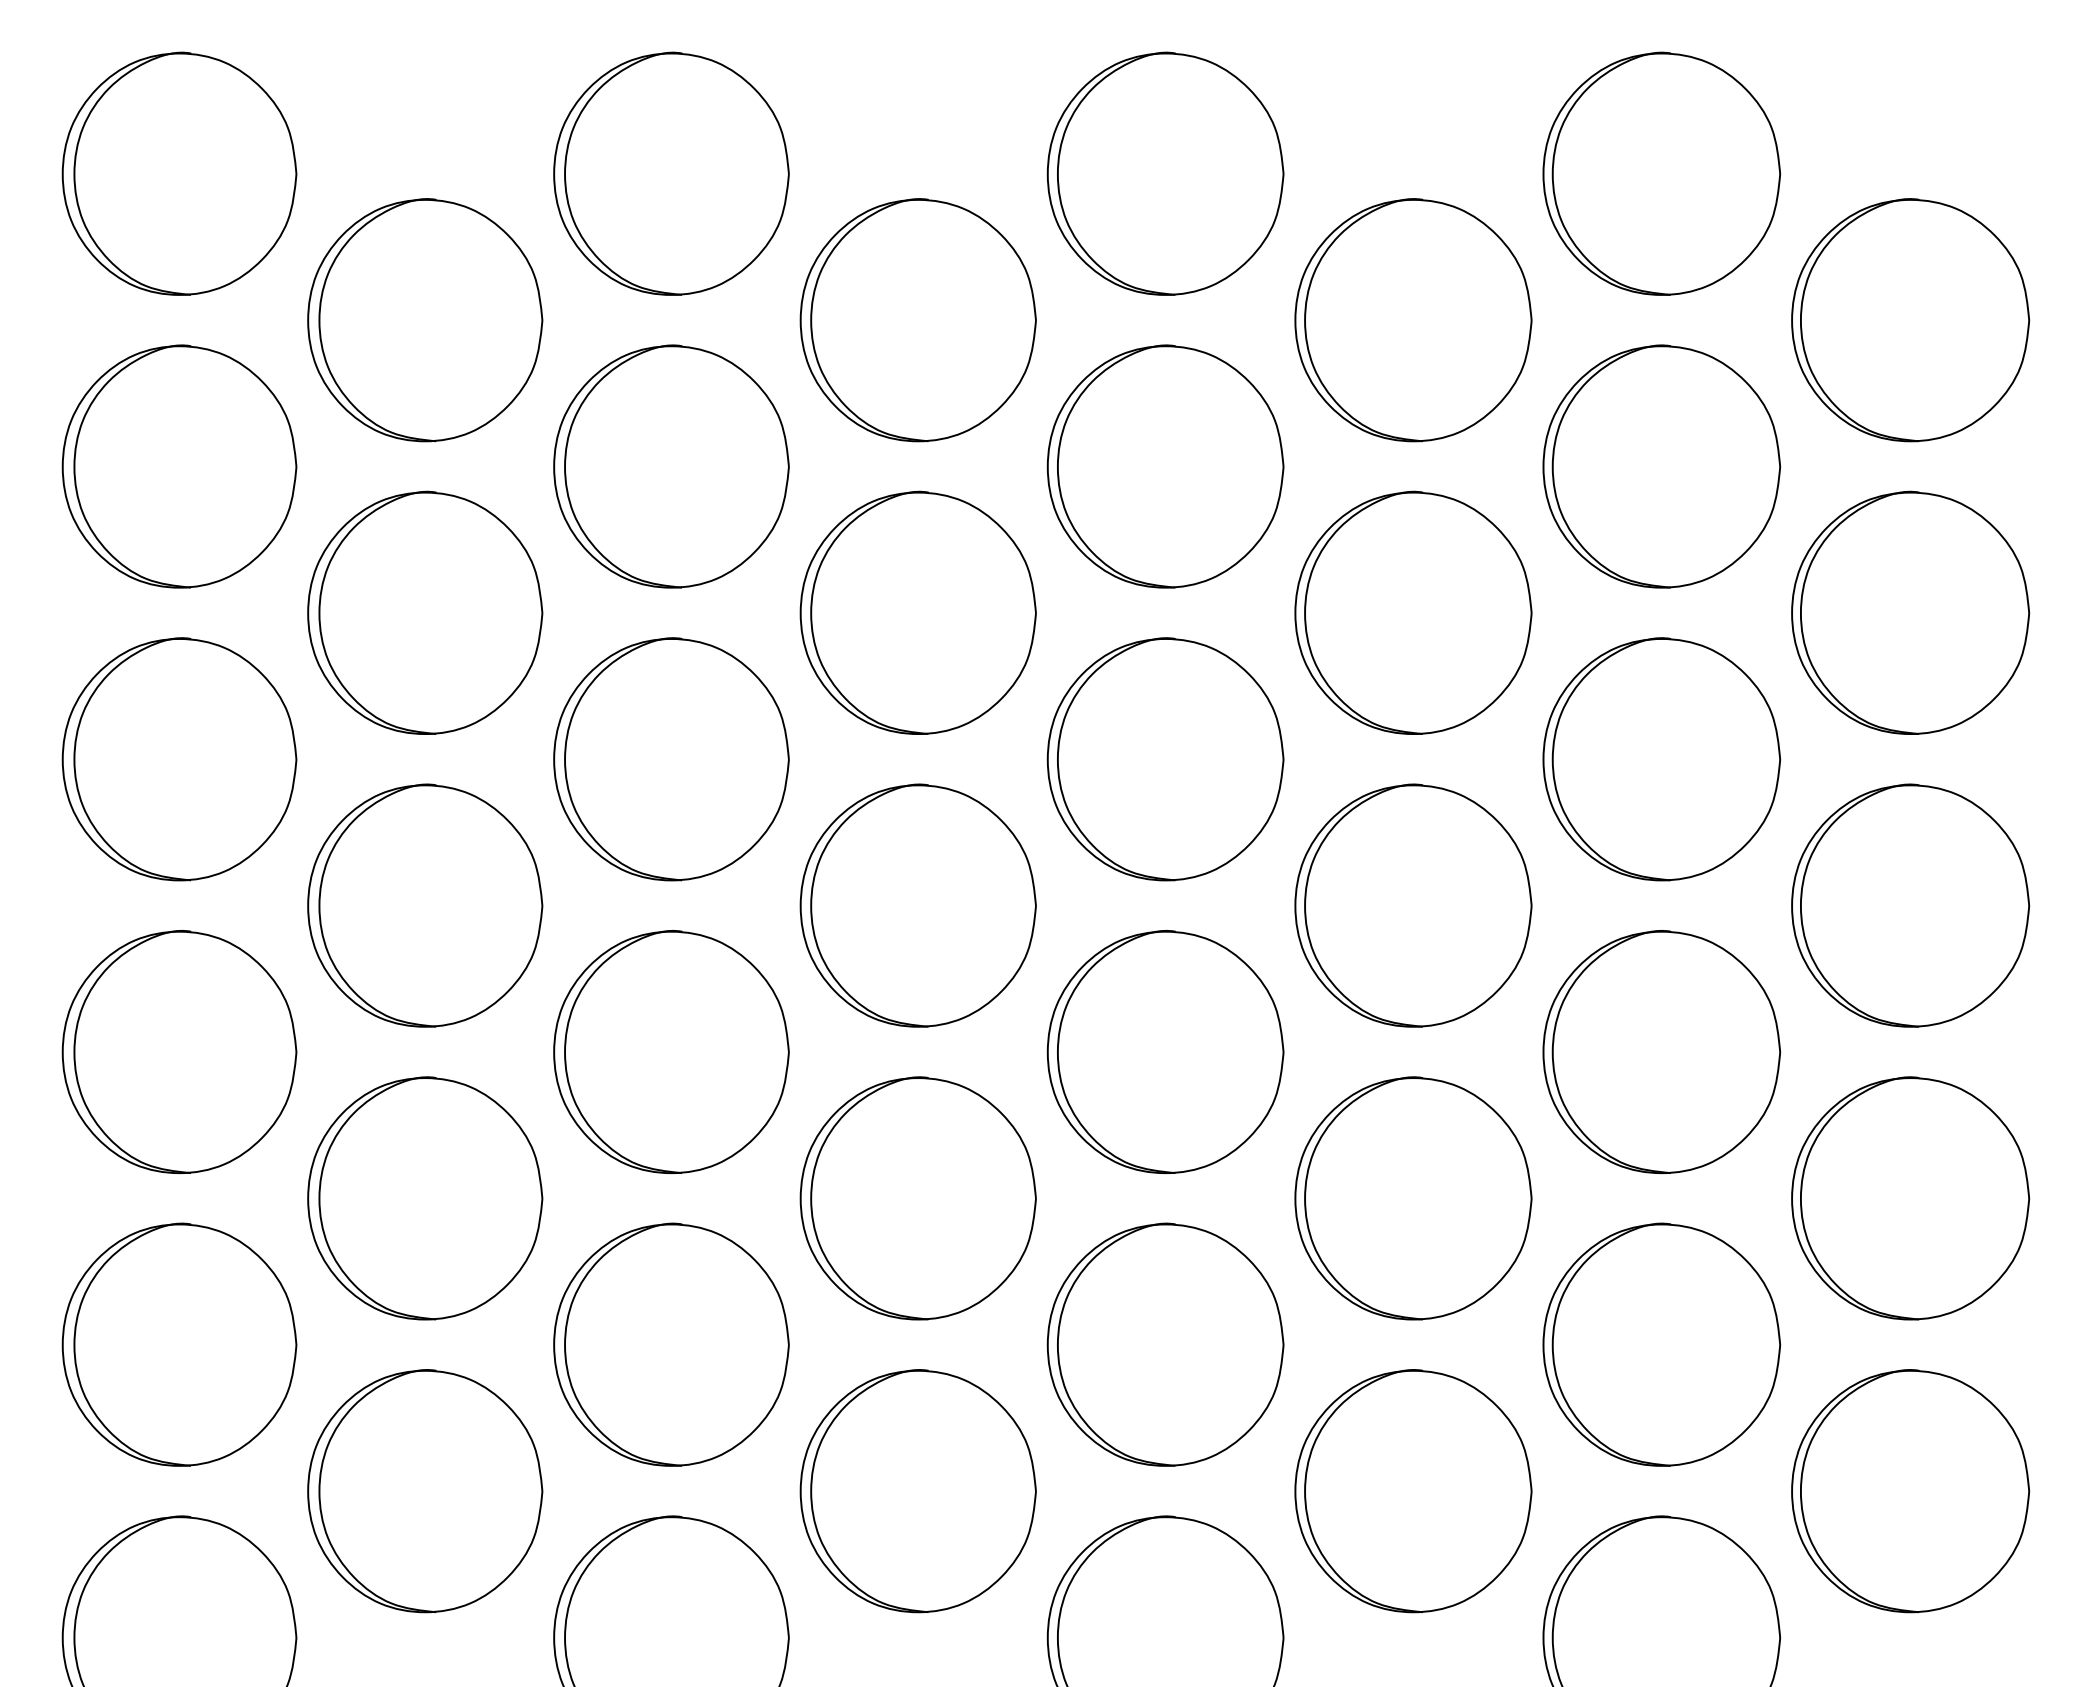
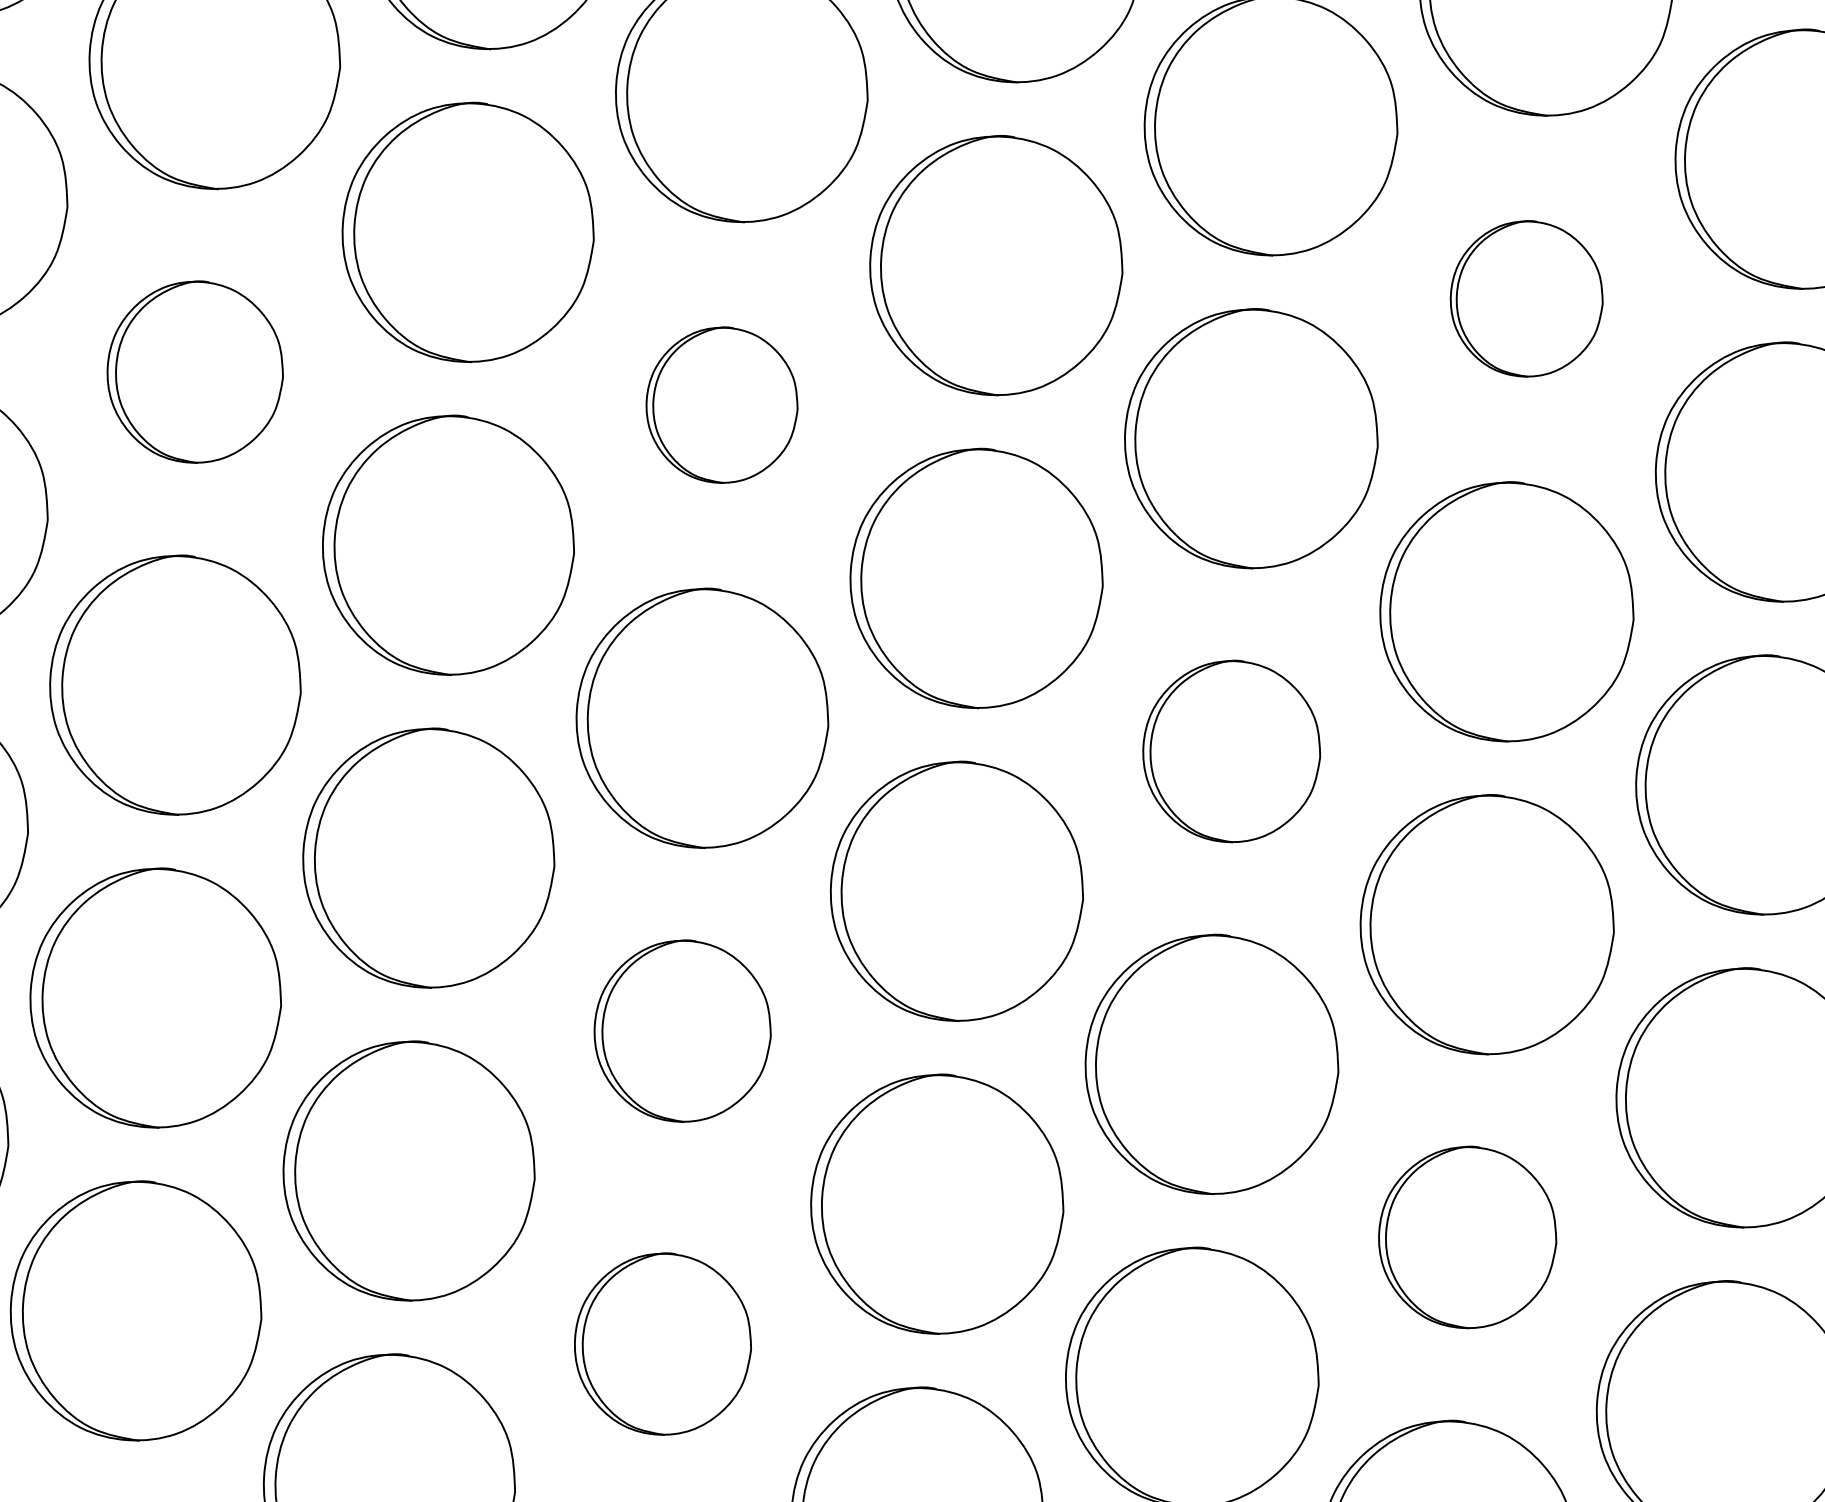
part: (1661, 466) -> (1526, 298), size x0.6
part: (425, 612) -> (195, 371), size x0.7
part: (917, 612) -> (721, 404), size x0.6
part: (1413, 905) -> (1231, 751), size x0.7
part: (917, 1198) -> (682, 1031), size x0.7
part: (1661, 1344) -> (1467, 1237), size x0.7
part: (917, 1491) -> (662, 1344), size x0.7

